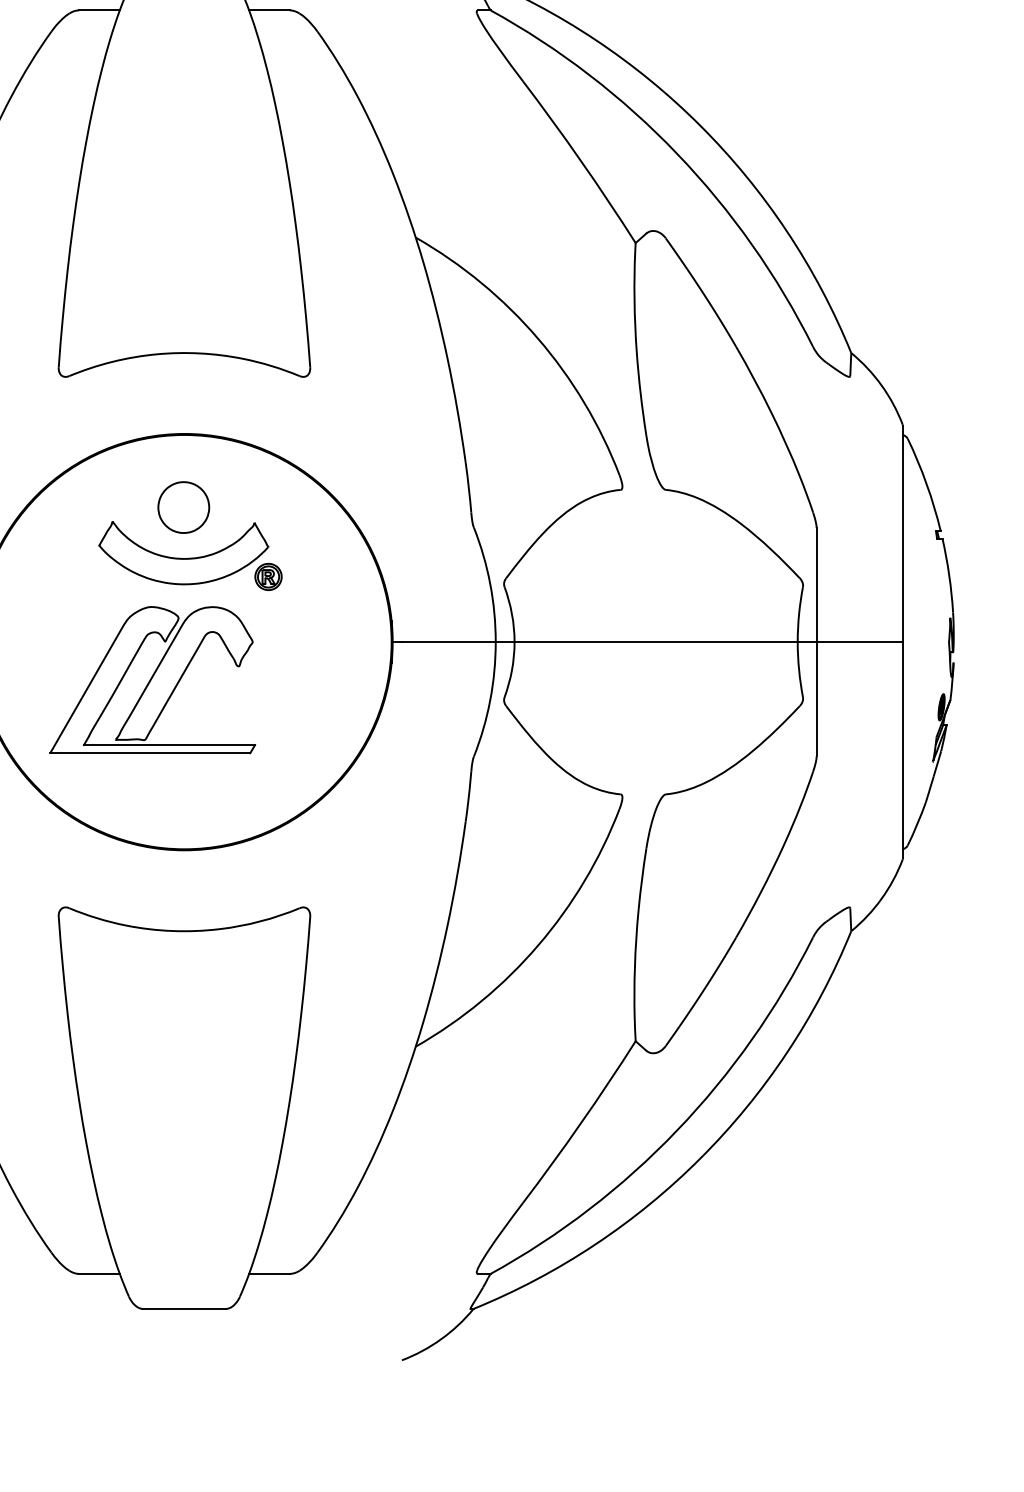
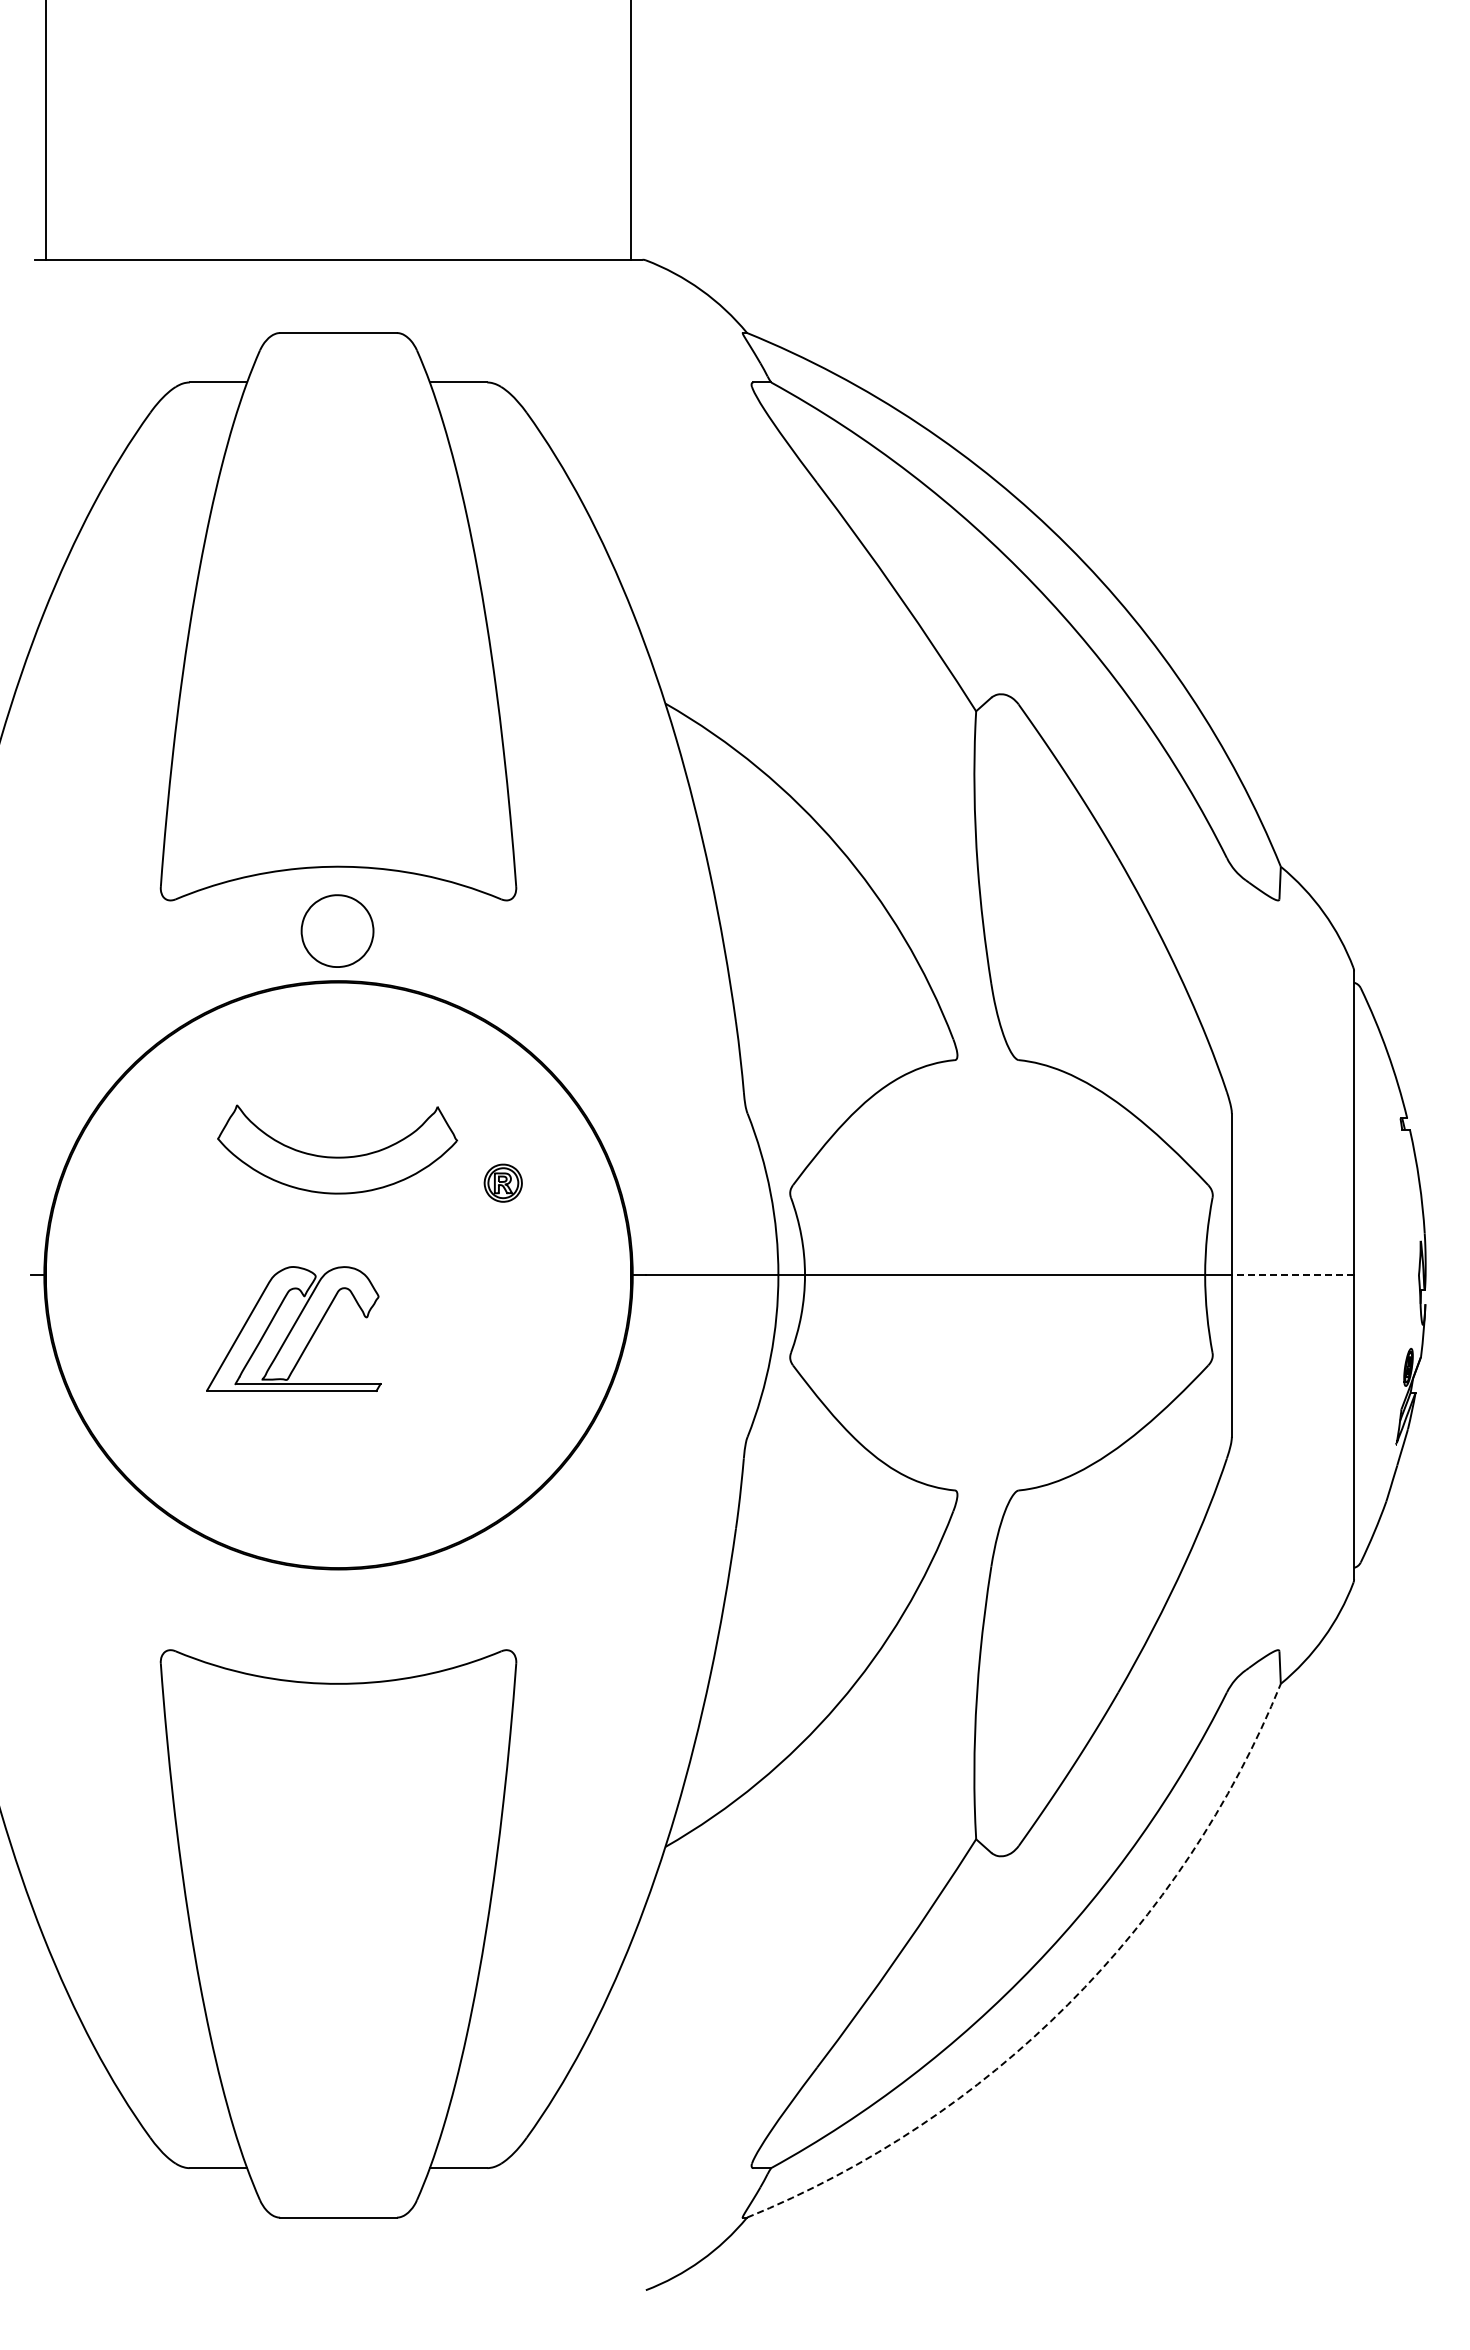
part: (183, 507) -> (337, 930), moved
part: (267, 576) -> (502, 1182), moved
line: (859, 642) -> (1292, 1275), solid -> dashed
part: (152, 679) -> (293, 1328), size x0.6
arc: (700, 1158) -> (1067, 2004), solid -> dashed

